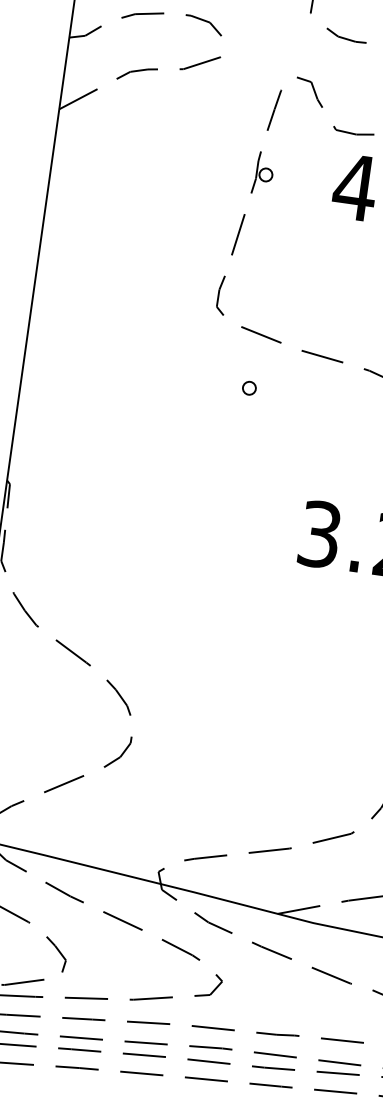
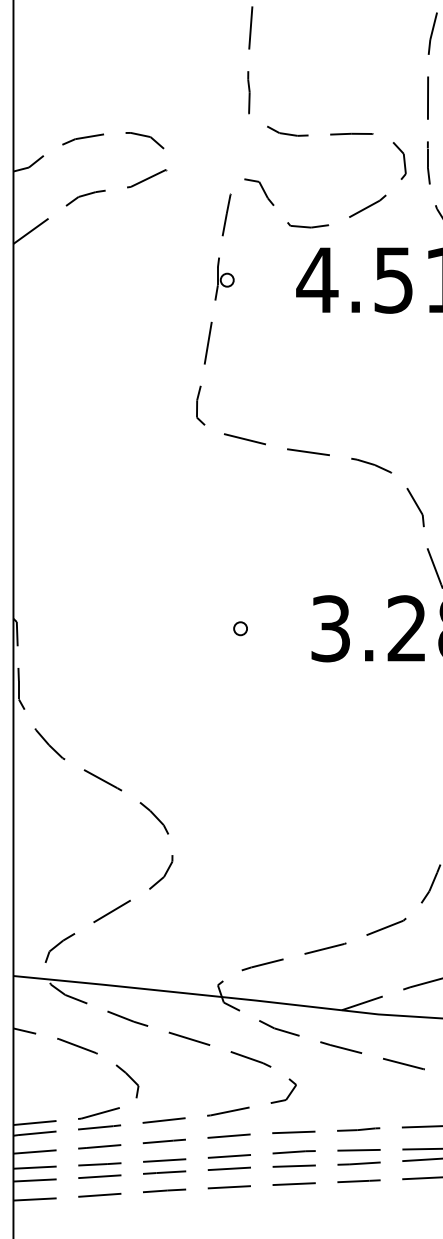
part: (249, 388) -> (240, 628), moved

